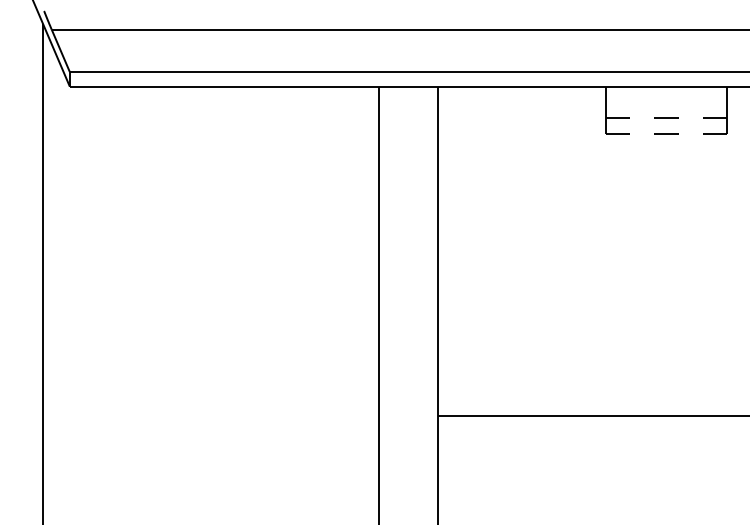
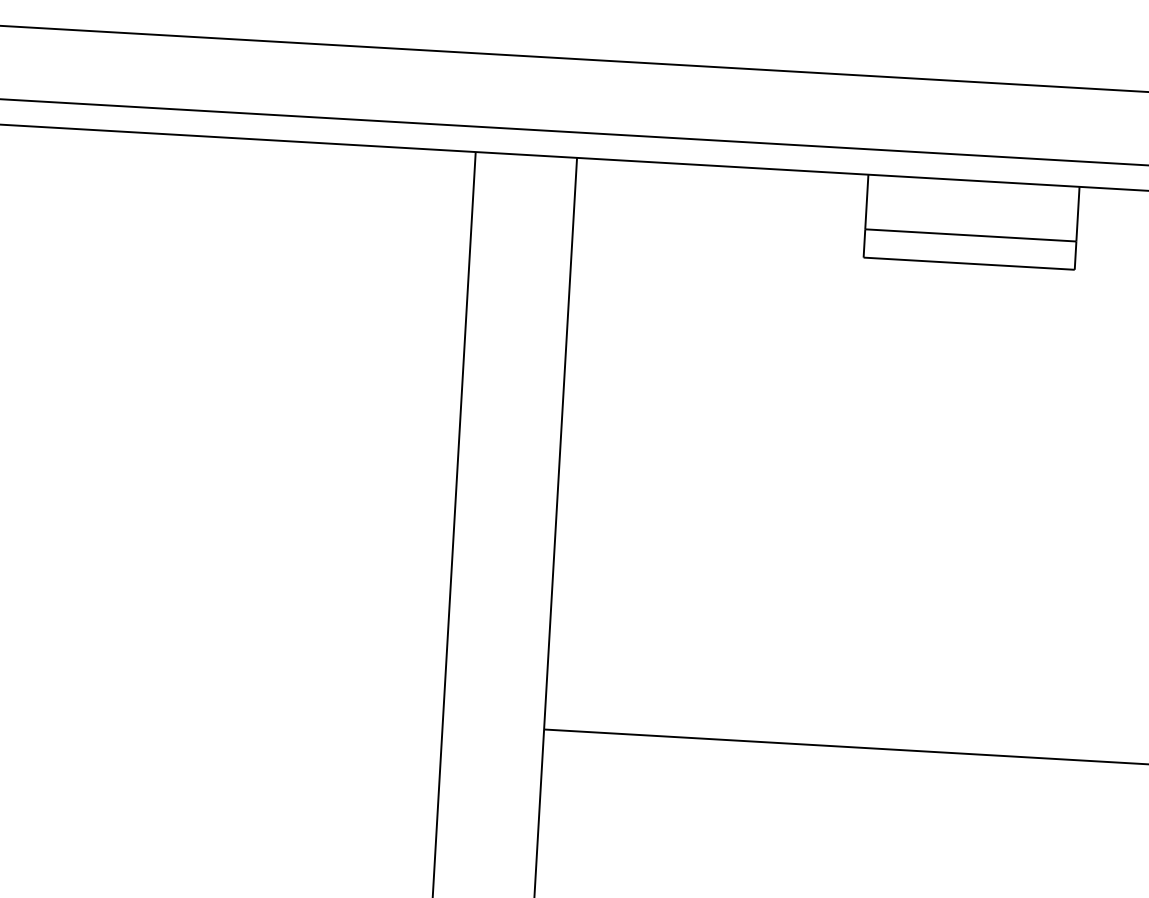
line: (666, 118) -> (970, 236), dashed -> solid
line: (666, 134) -> (969, 263), dashed -> solid

